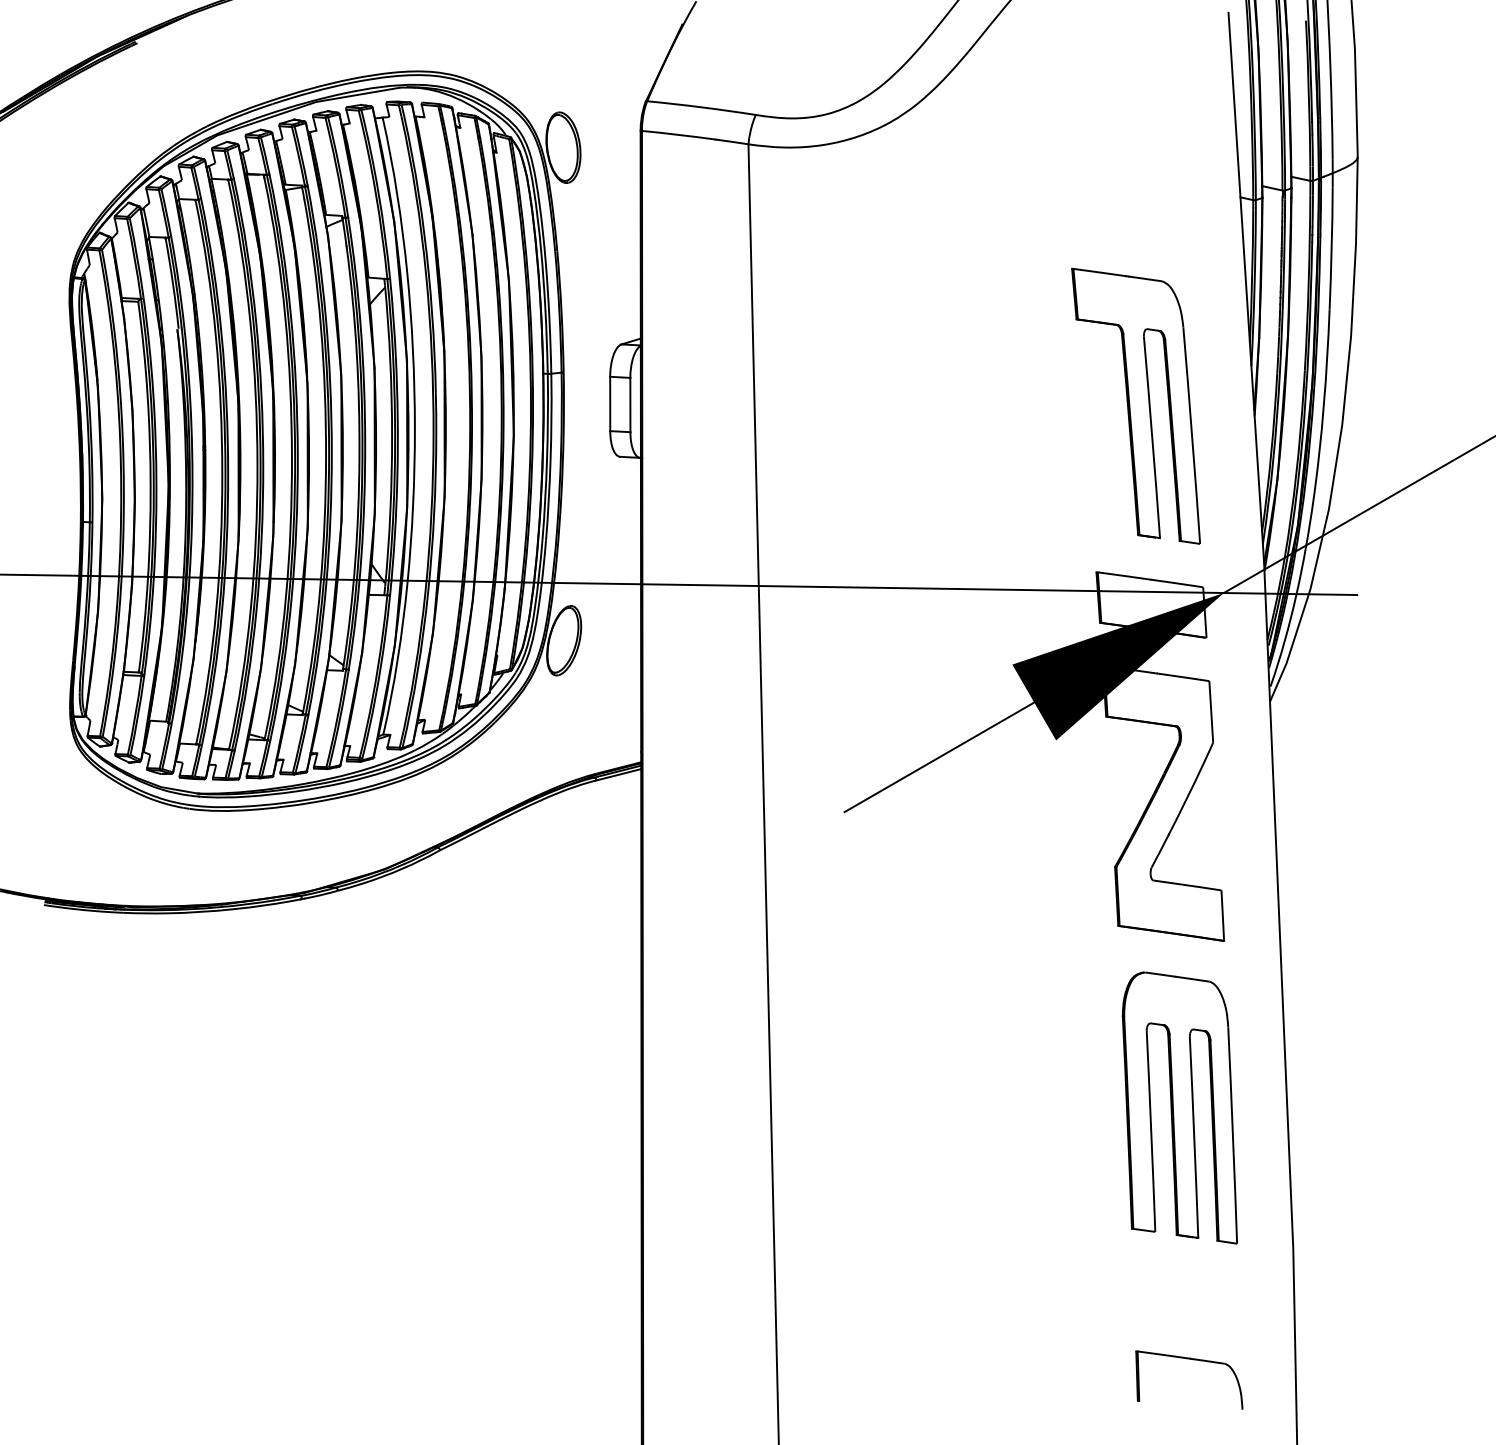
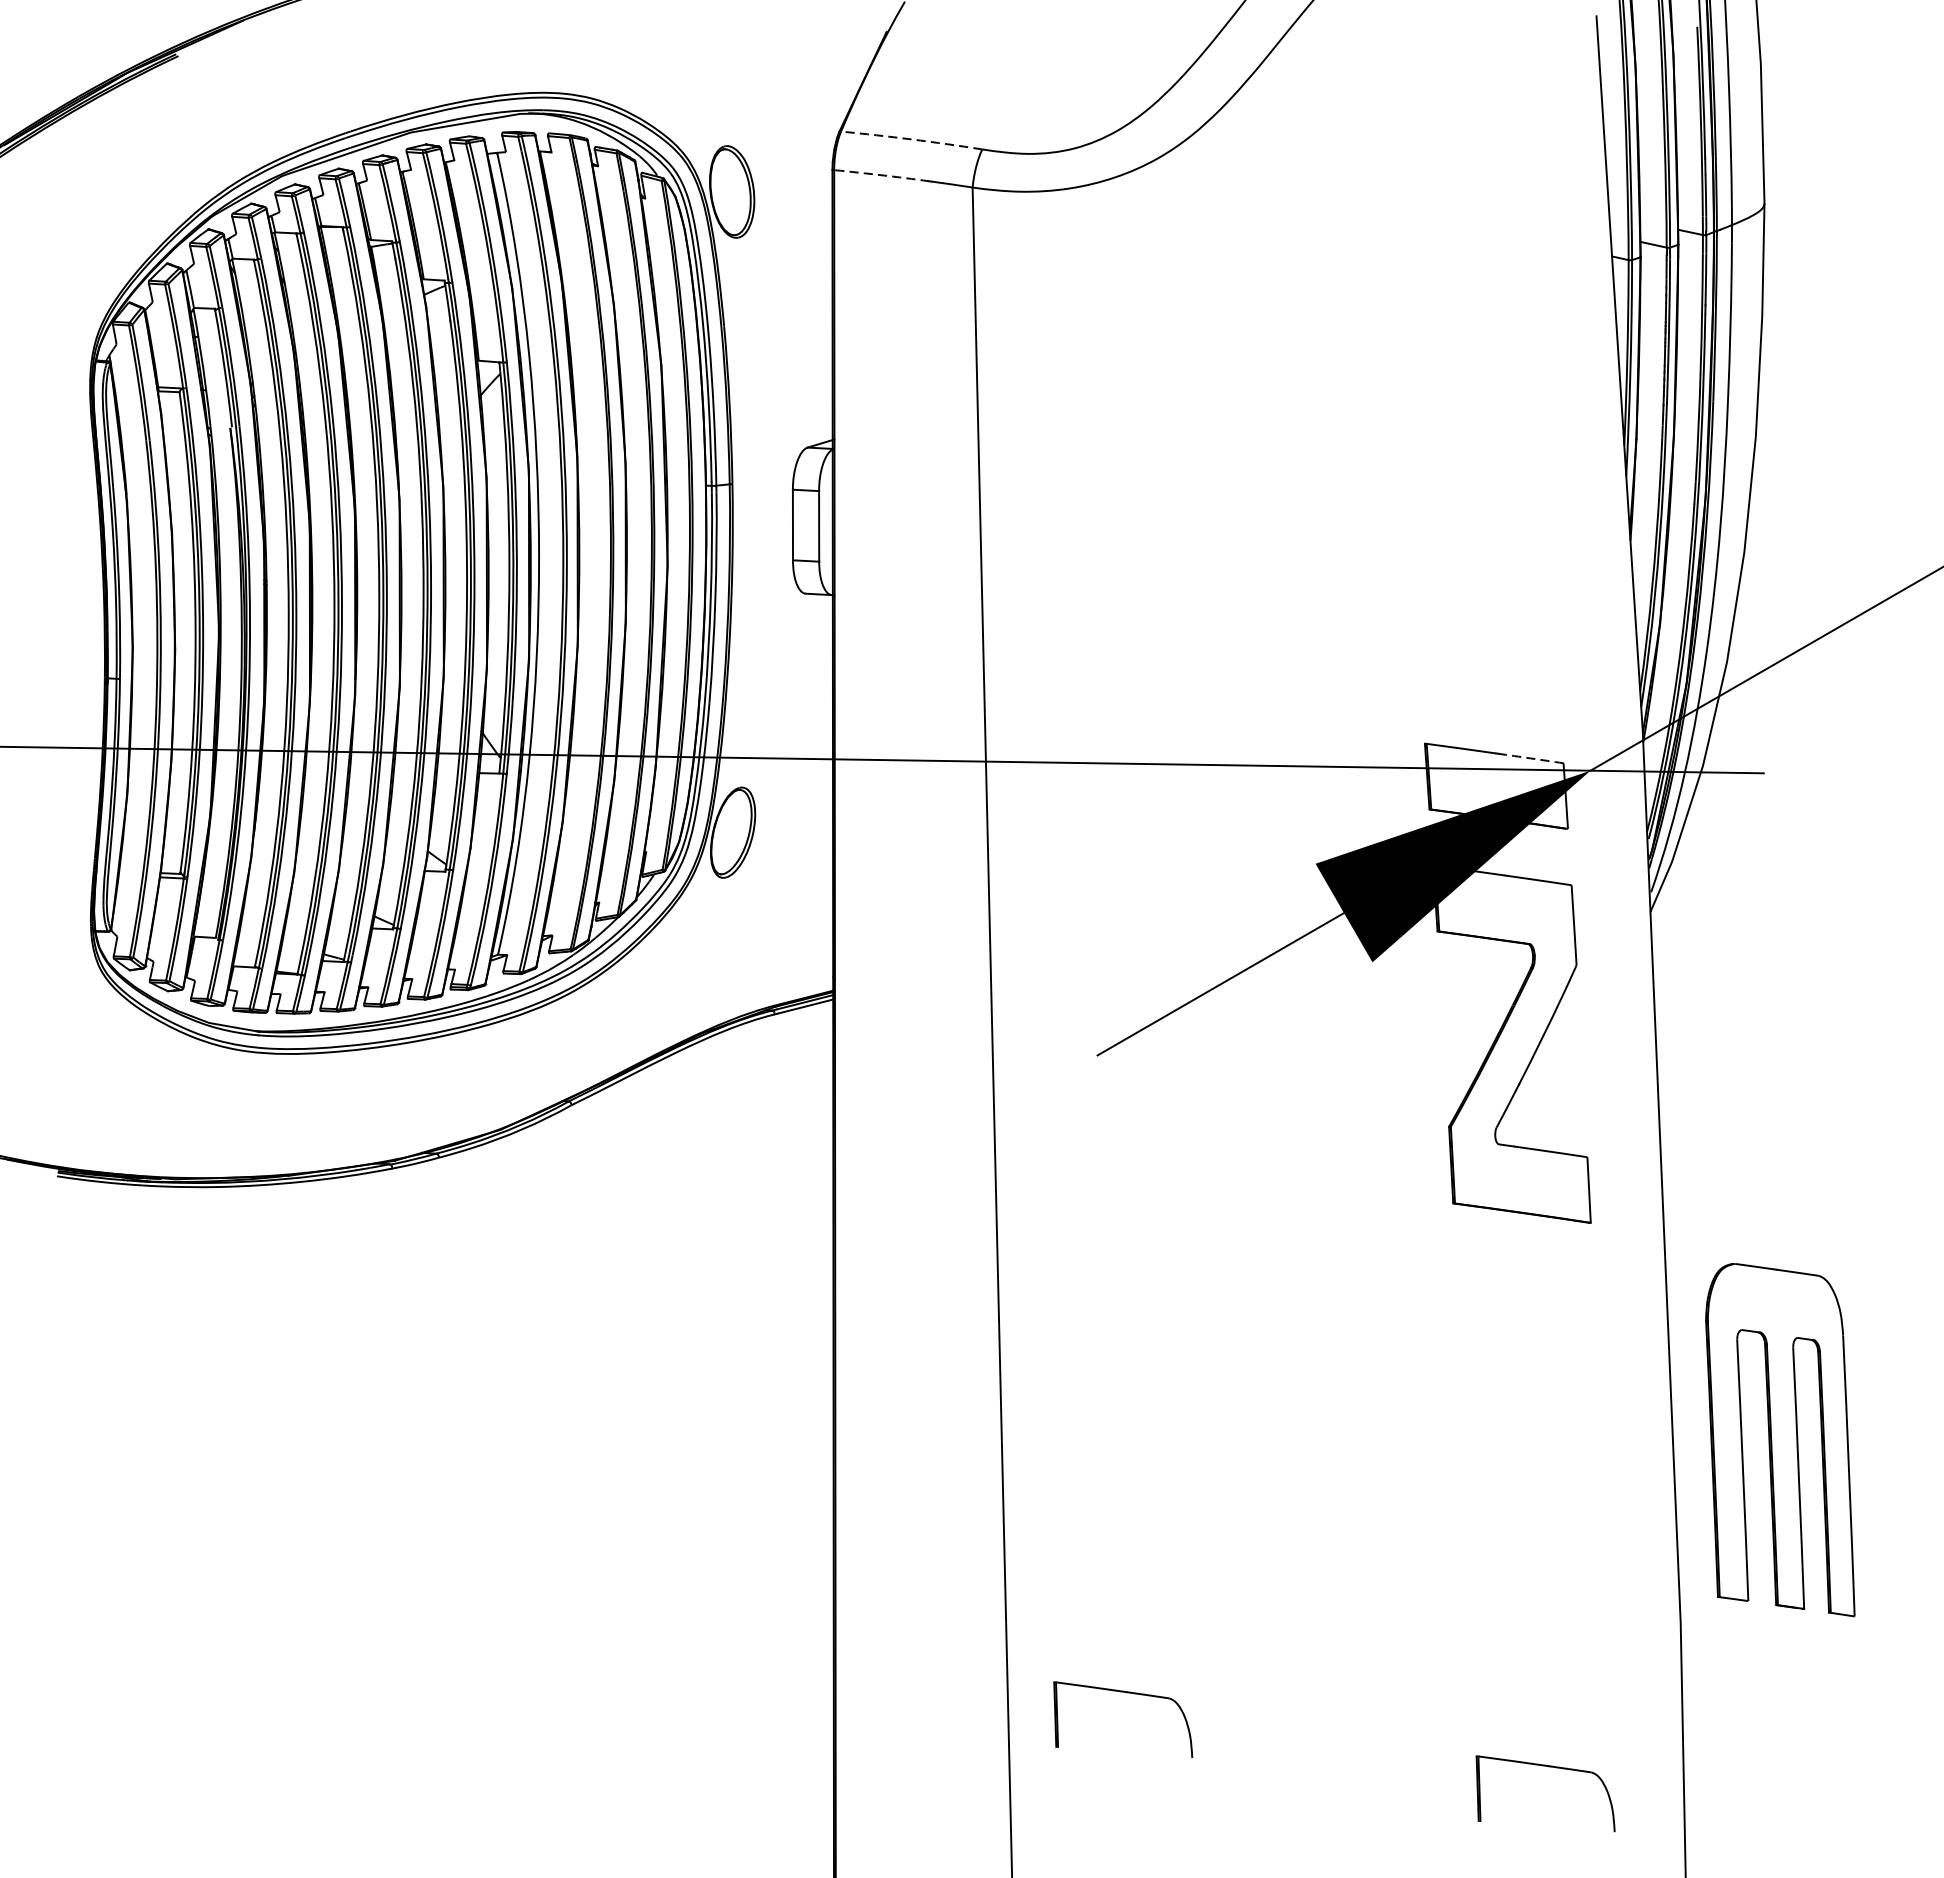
arc: (701, 107) -> (911, 139), solid -> dashed
arc: (678, 134) -> (881, 174), solid -> dashed
part: (1135, 405) -> (1475, 526), removed
arc: (1177, 583) -> (1530, 758), solid -> dashed
part: (1179, 1107) -> (1779, 1439), moved
part: (868, 1303) -> (1128, 1694), added

